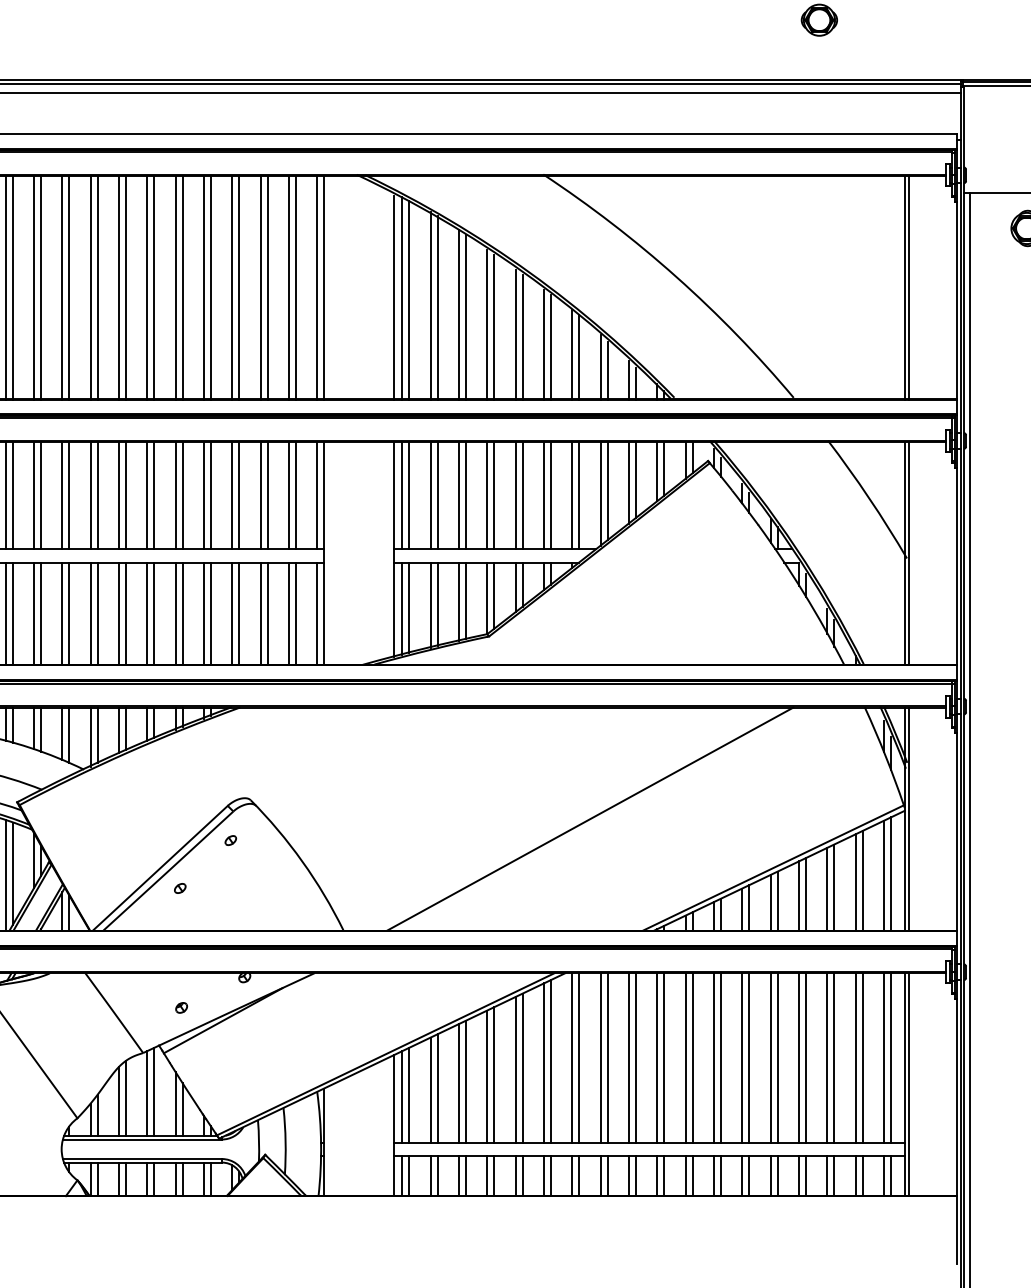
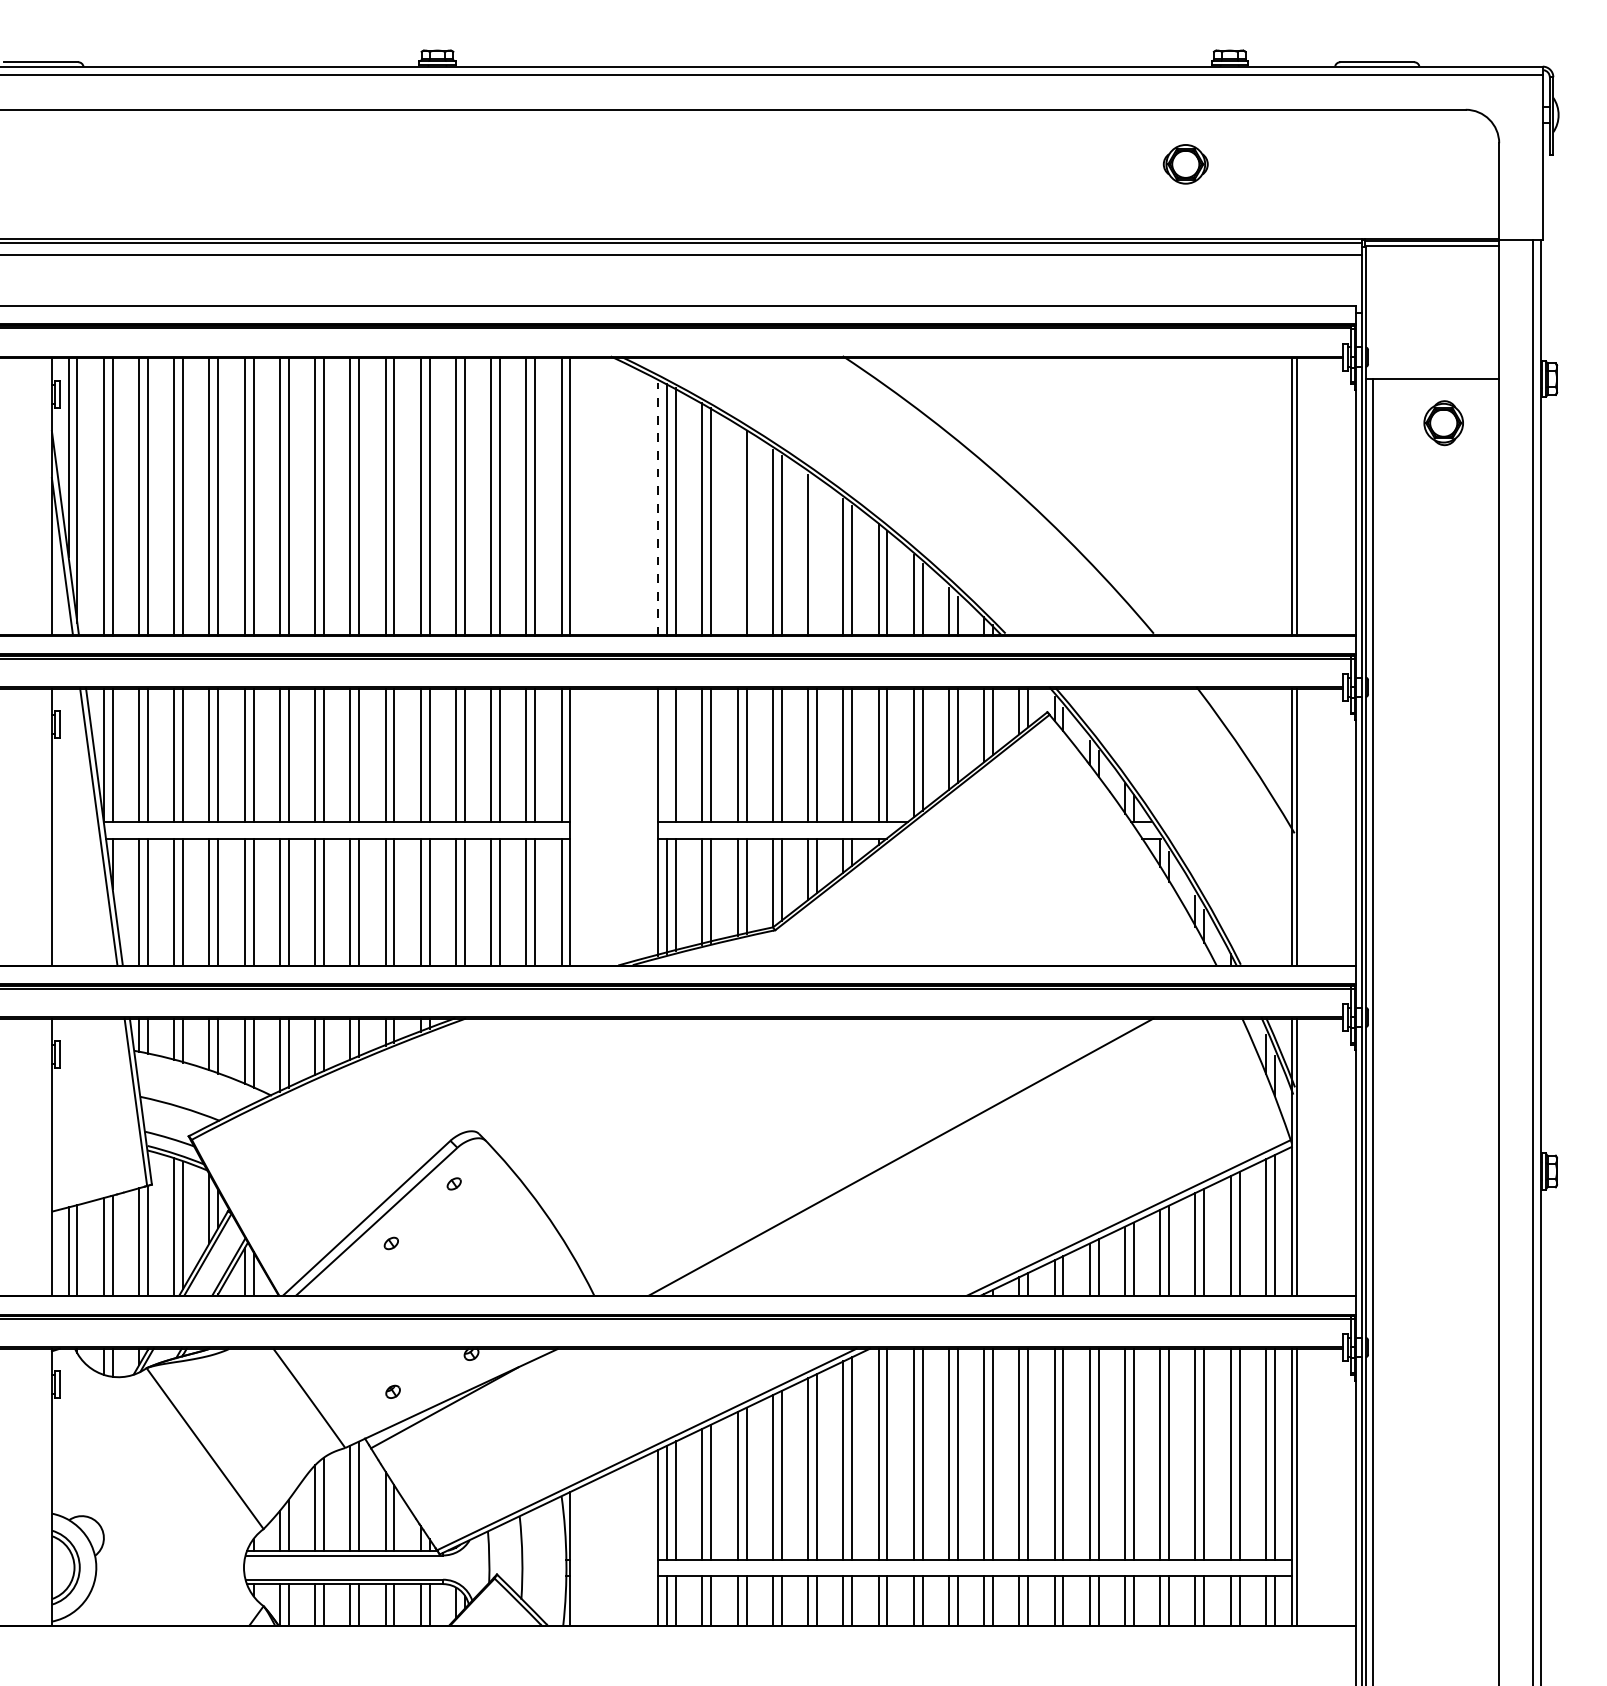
line: (394, 297) -> (657, 508), solid -> dashed
line: (458, 314) -> (737, 529), removed
line: (522, 336) -> (816, 557), removed
line: (402, 495) -> (667, 754), removed

